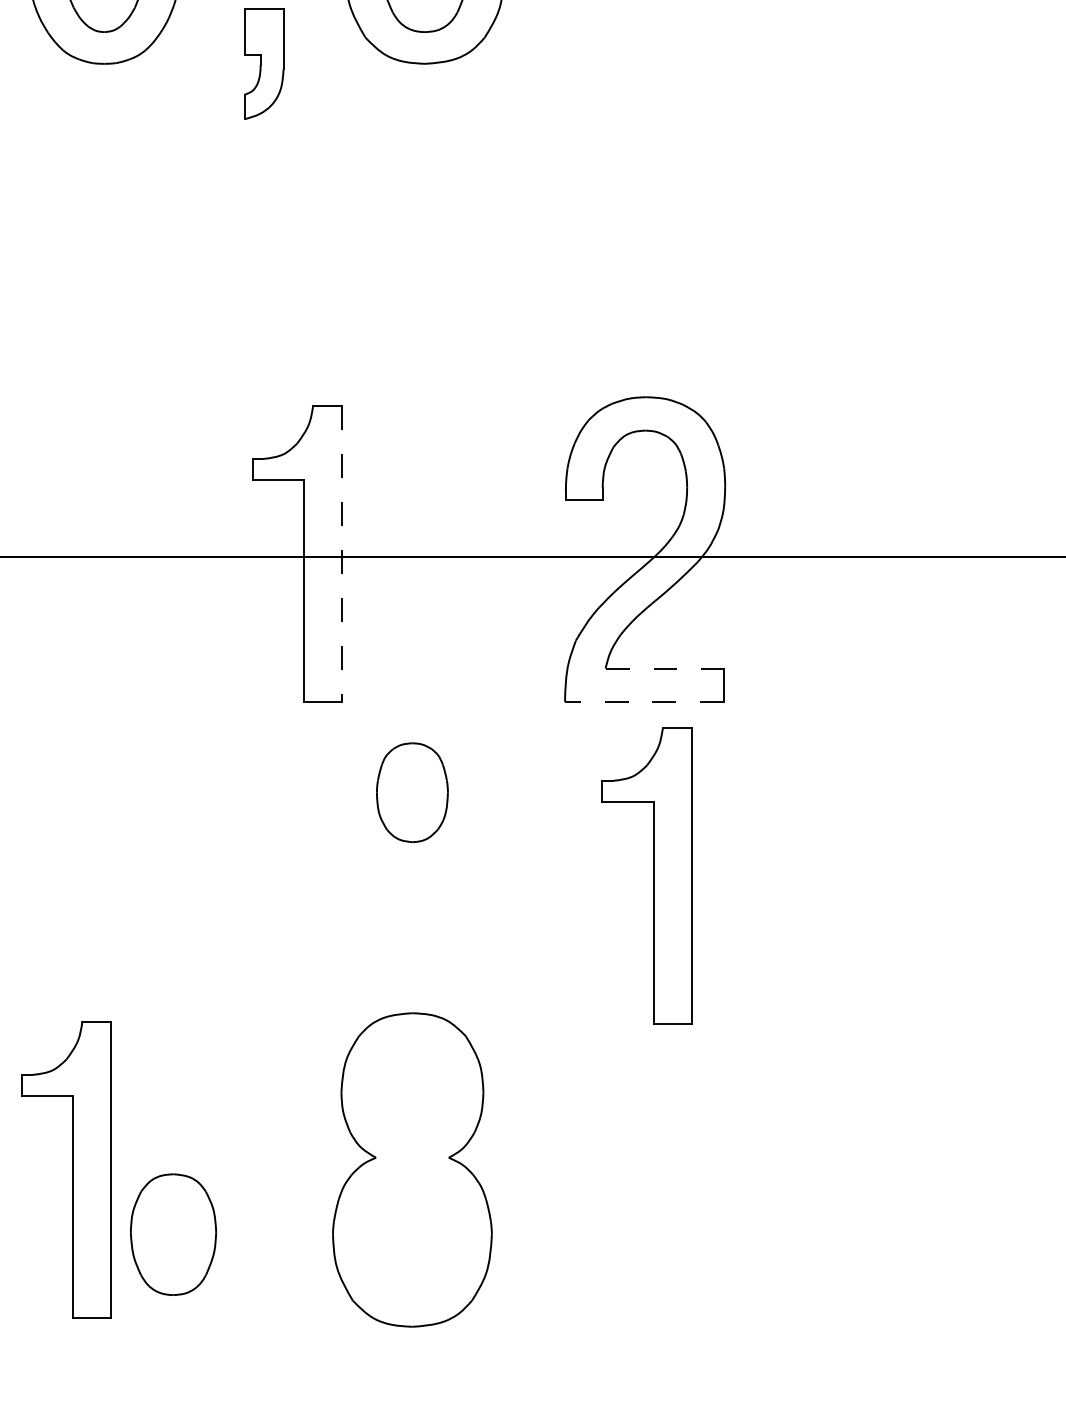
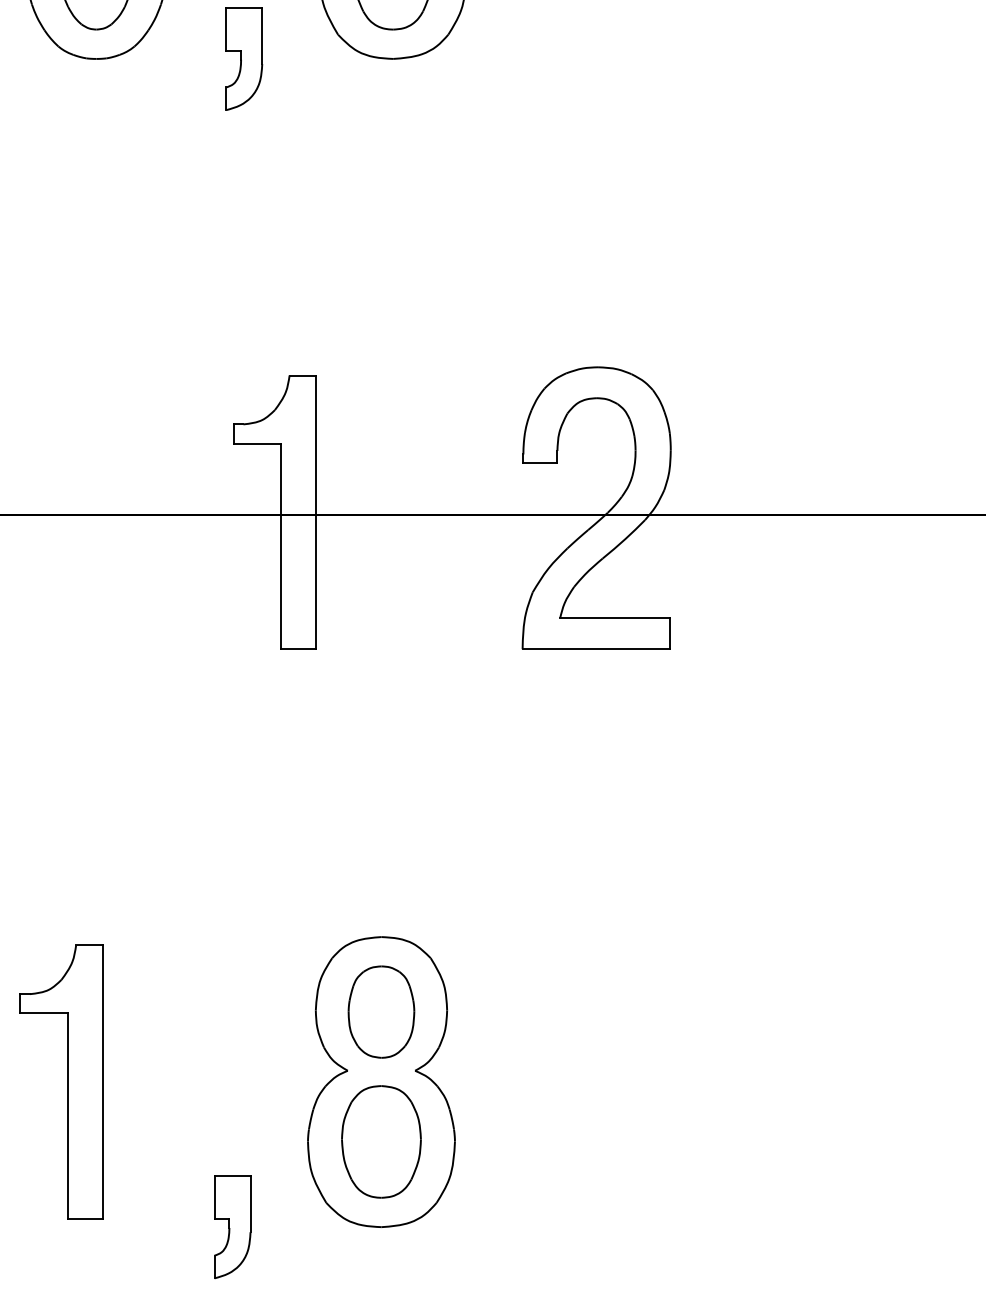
line: (342, 554) -> (316, 512), dashed -> solid
line: (665, 668) -> (615, 618), dashed -> solid
line: (644, 702) -> (596, 649), dashed -> solid
part: (412, 792) -> (381, 1011), moved
part: (647, 875) -> (598, 809), removed
part: (173, 1234) -> (381, 1141), moved
part: (251, 1327) -> (232, 1227), added

